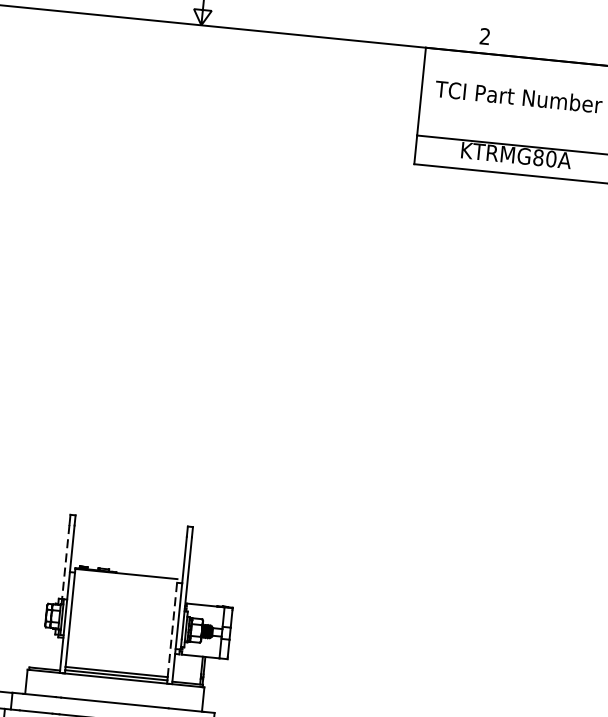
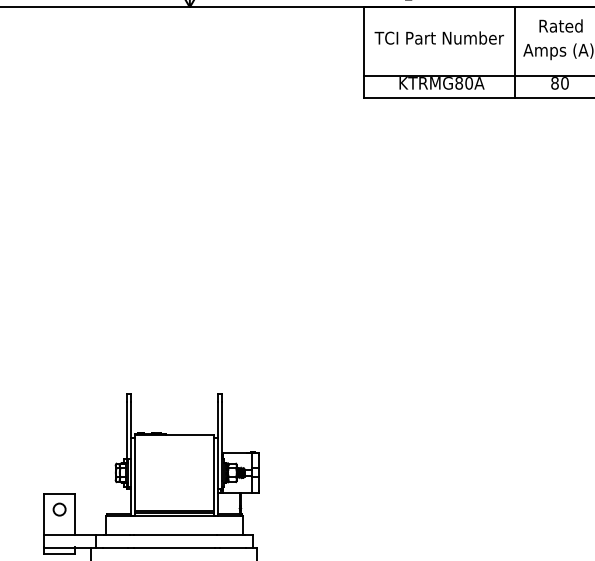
line: (65, 564) -> (126, 432), dashed -> solid
line: (172, 627) -> (213, 472), dashed -> solid

